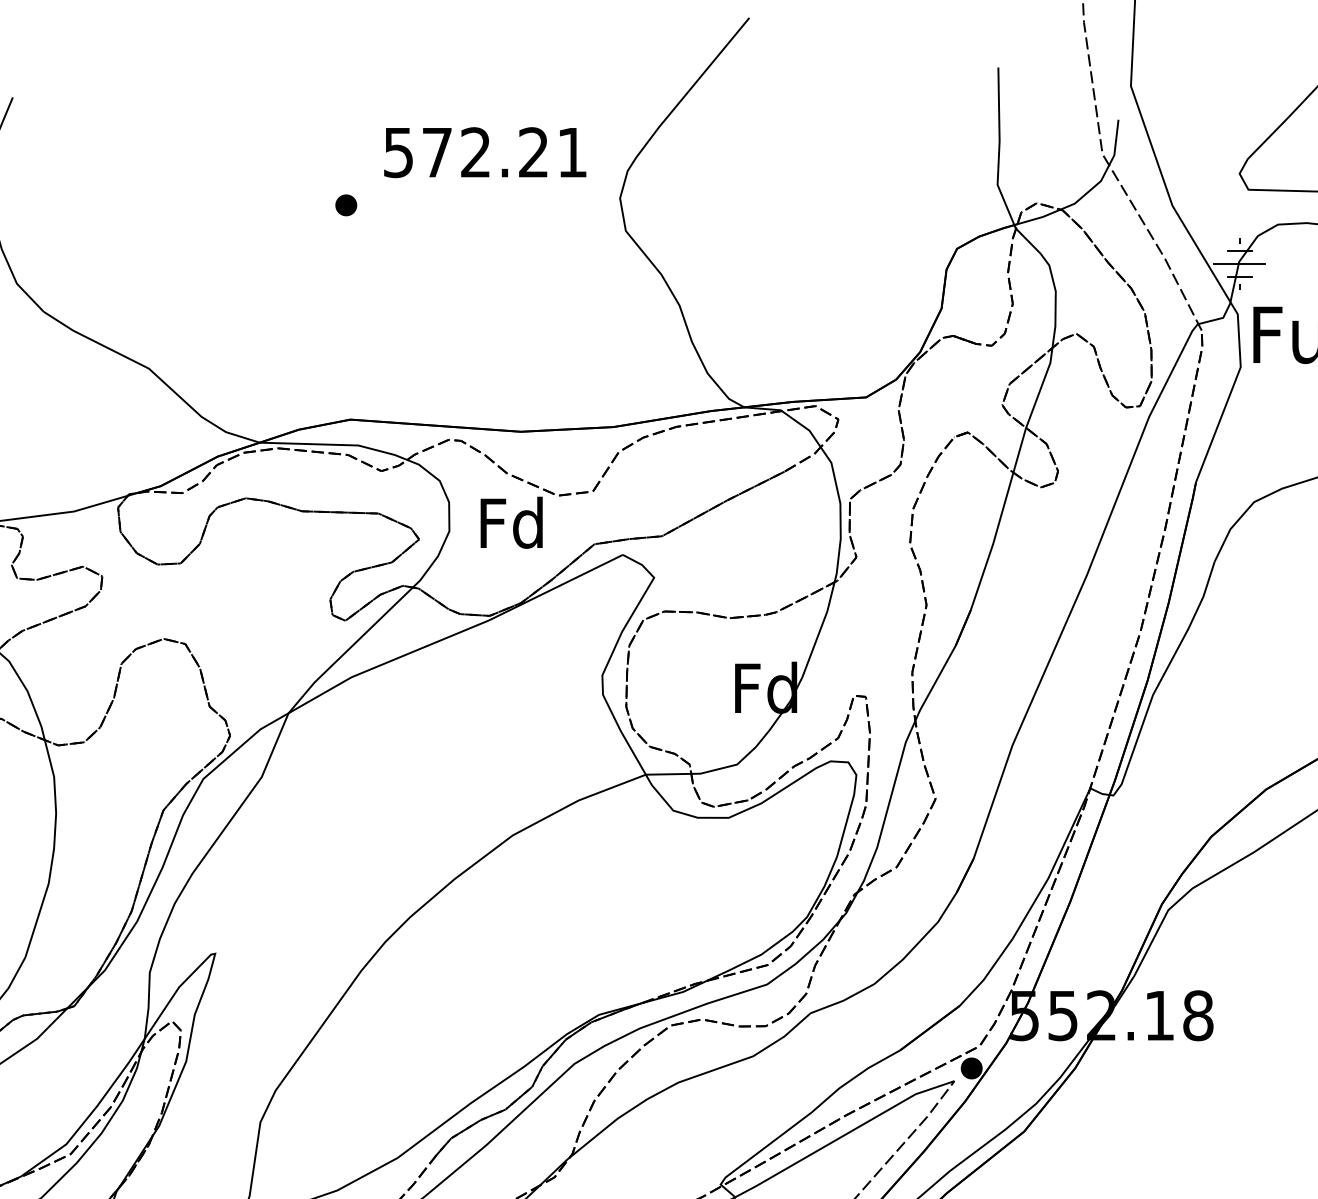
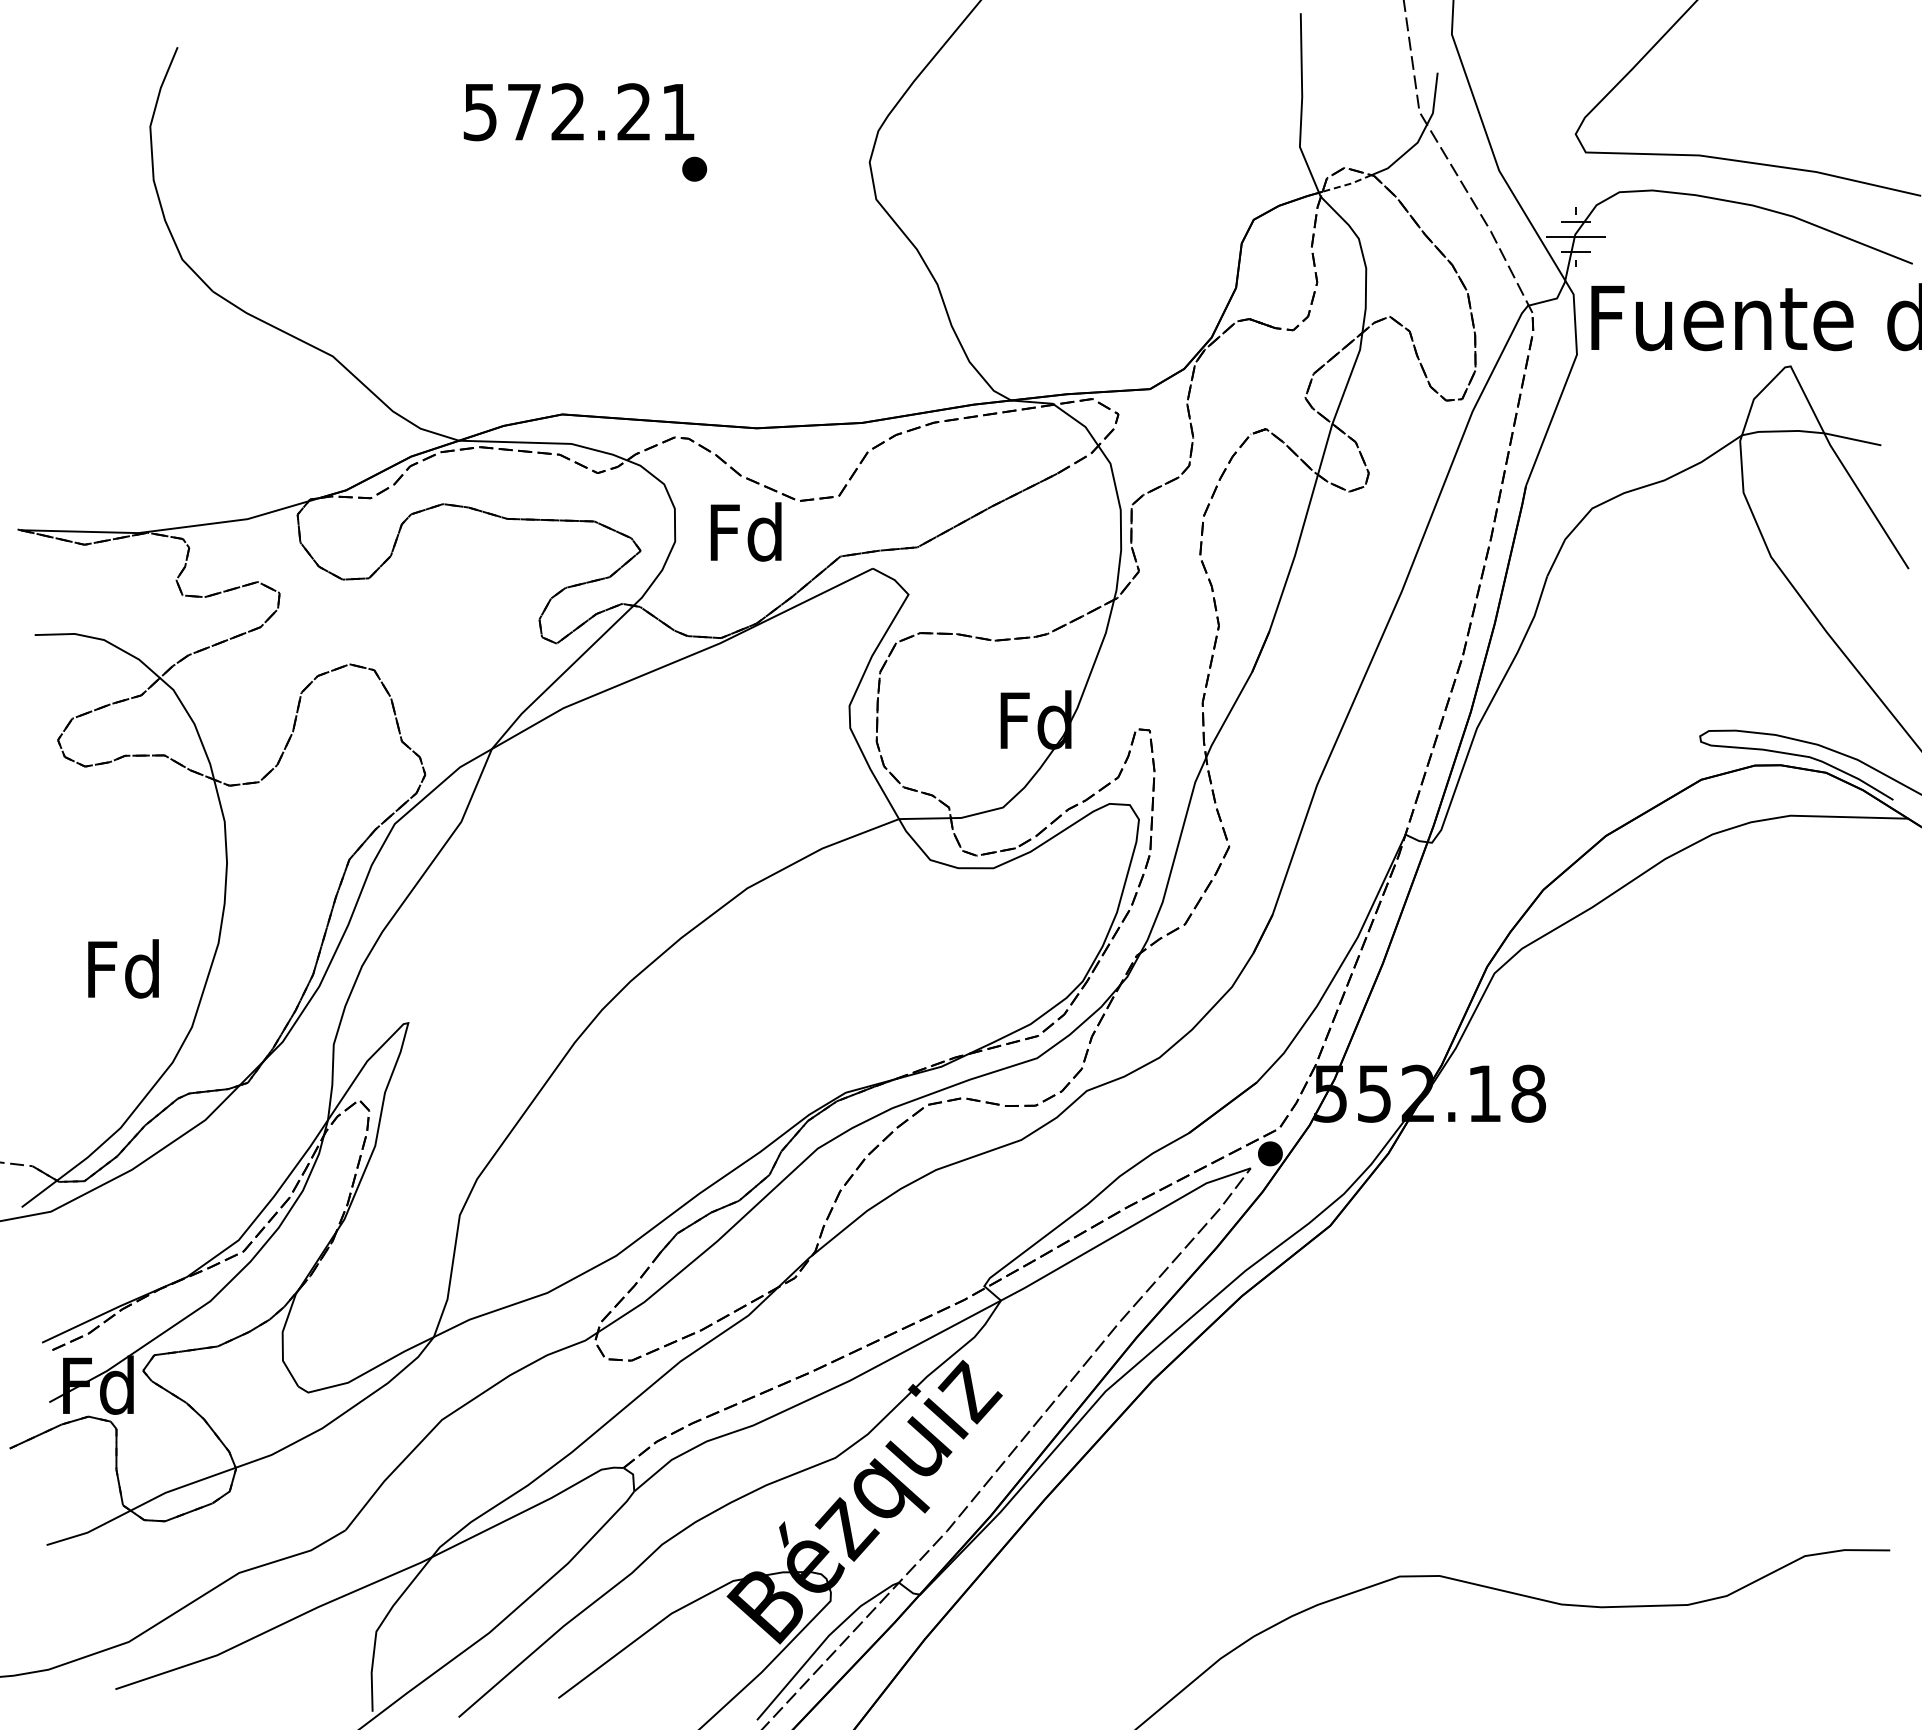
text: (484, 152) -> (578, 112), moved
part: (346, 204) -> (694, 168), moved
line: (1040, 217) -> (1348, 184), solid -> dashed

